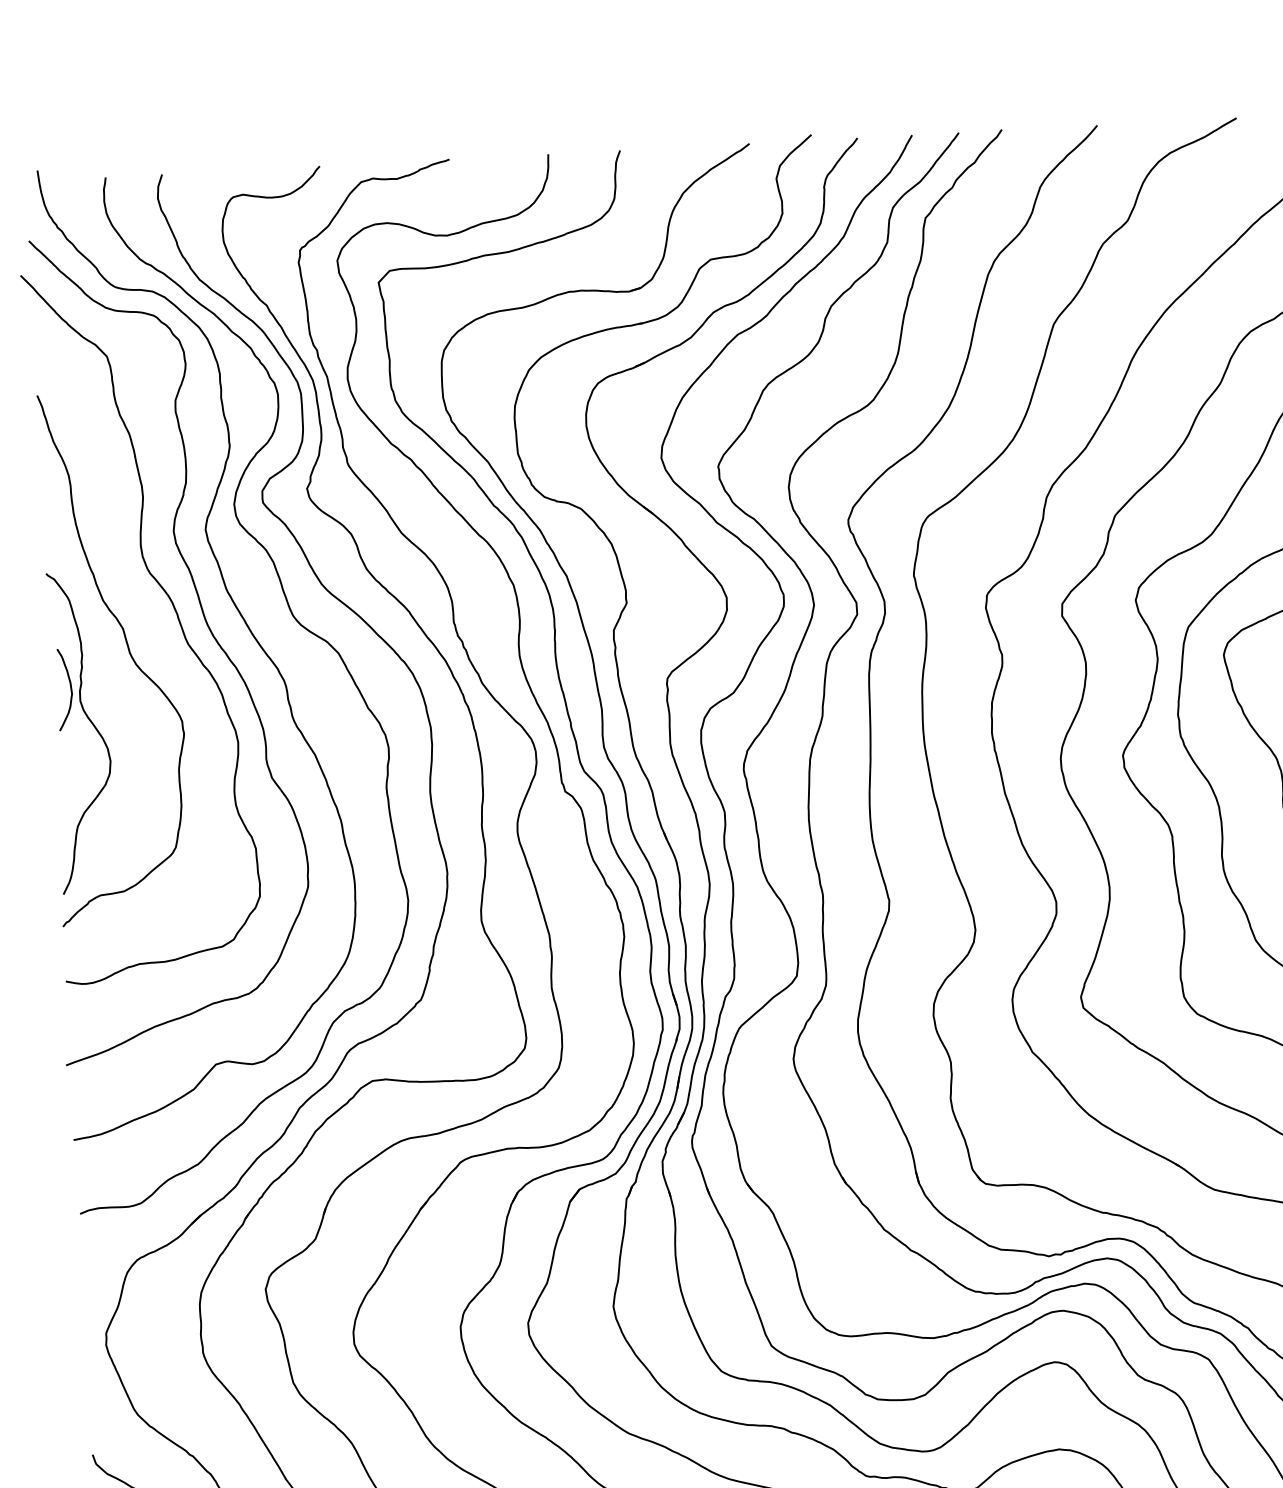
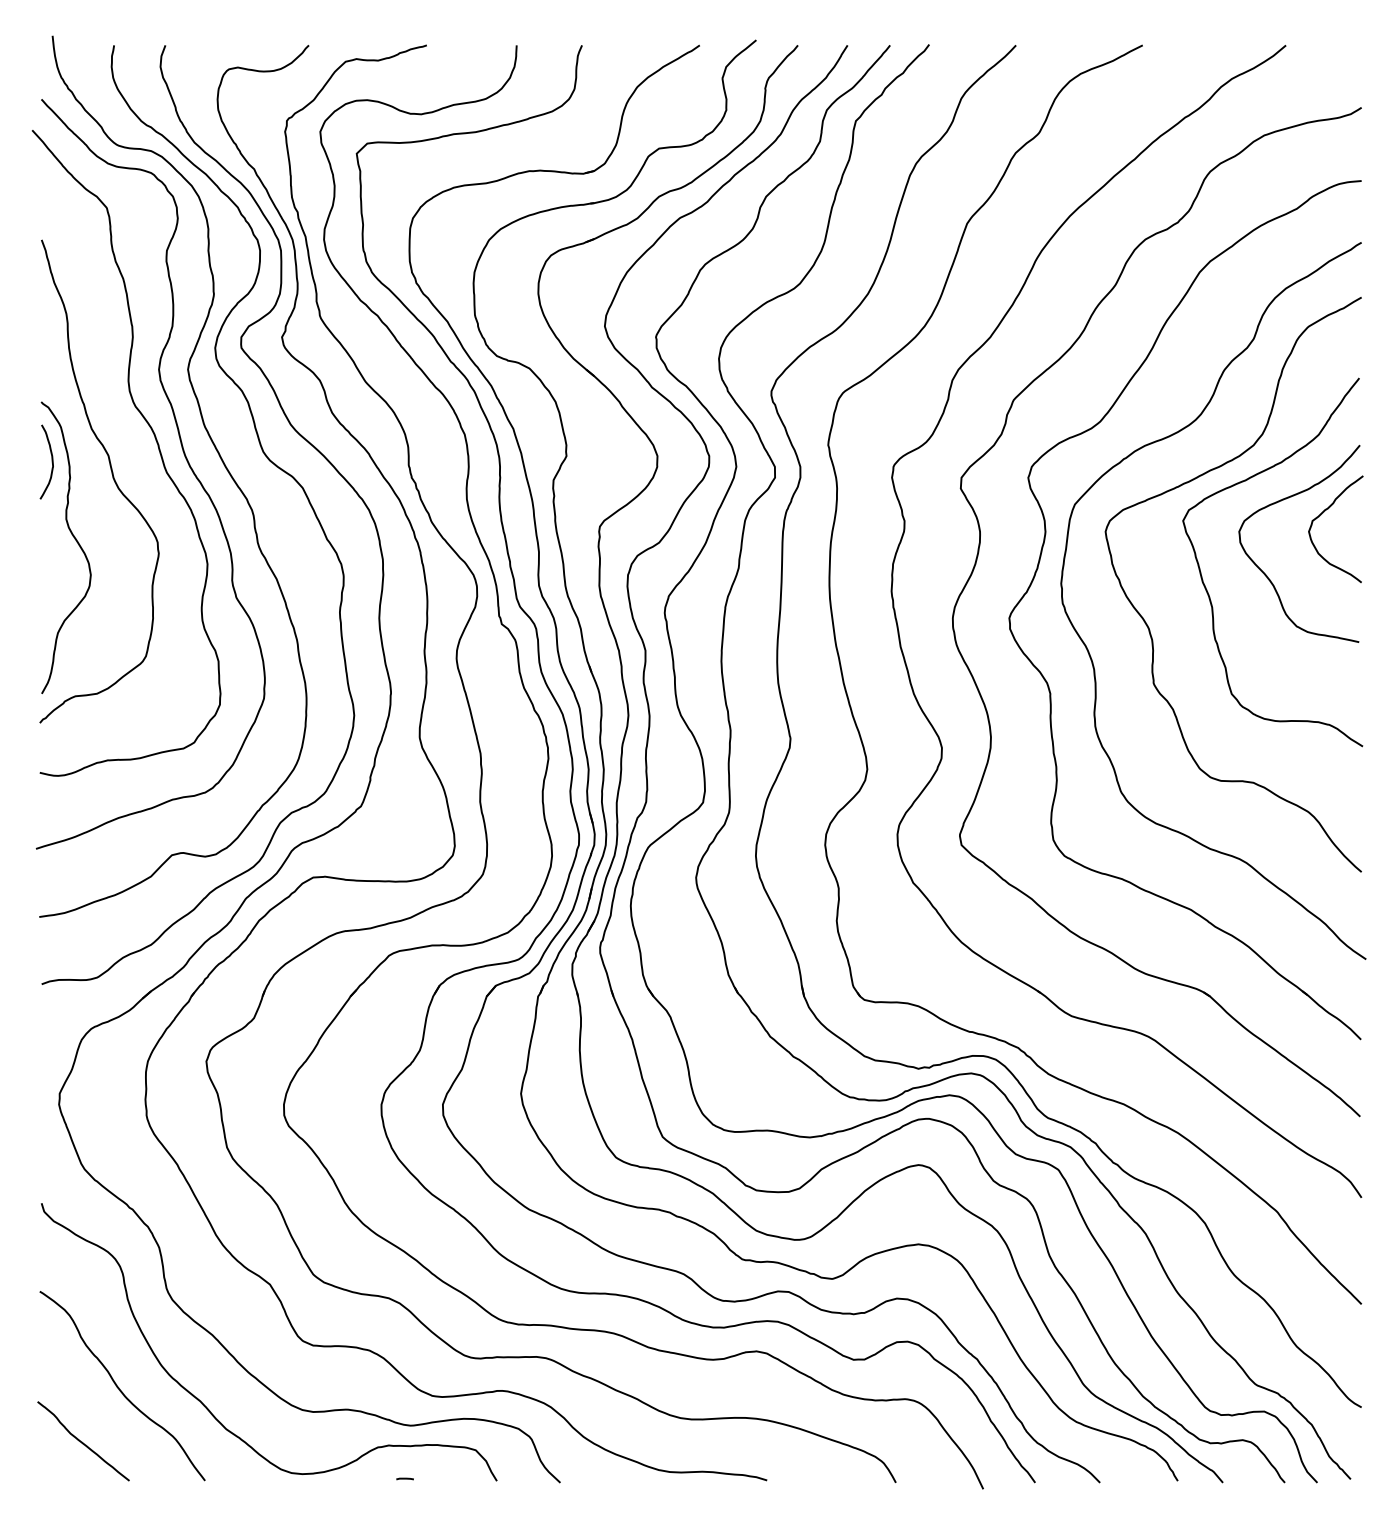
curve: (70, 688) -> (51, 461), moved

